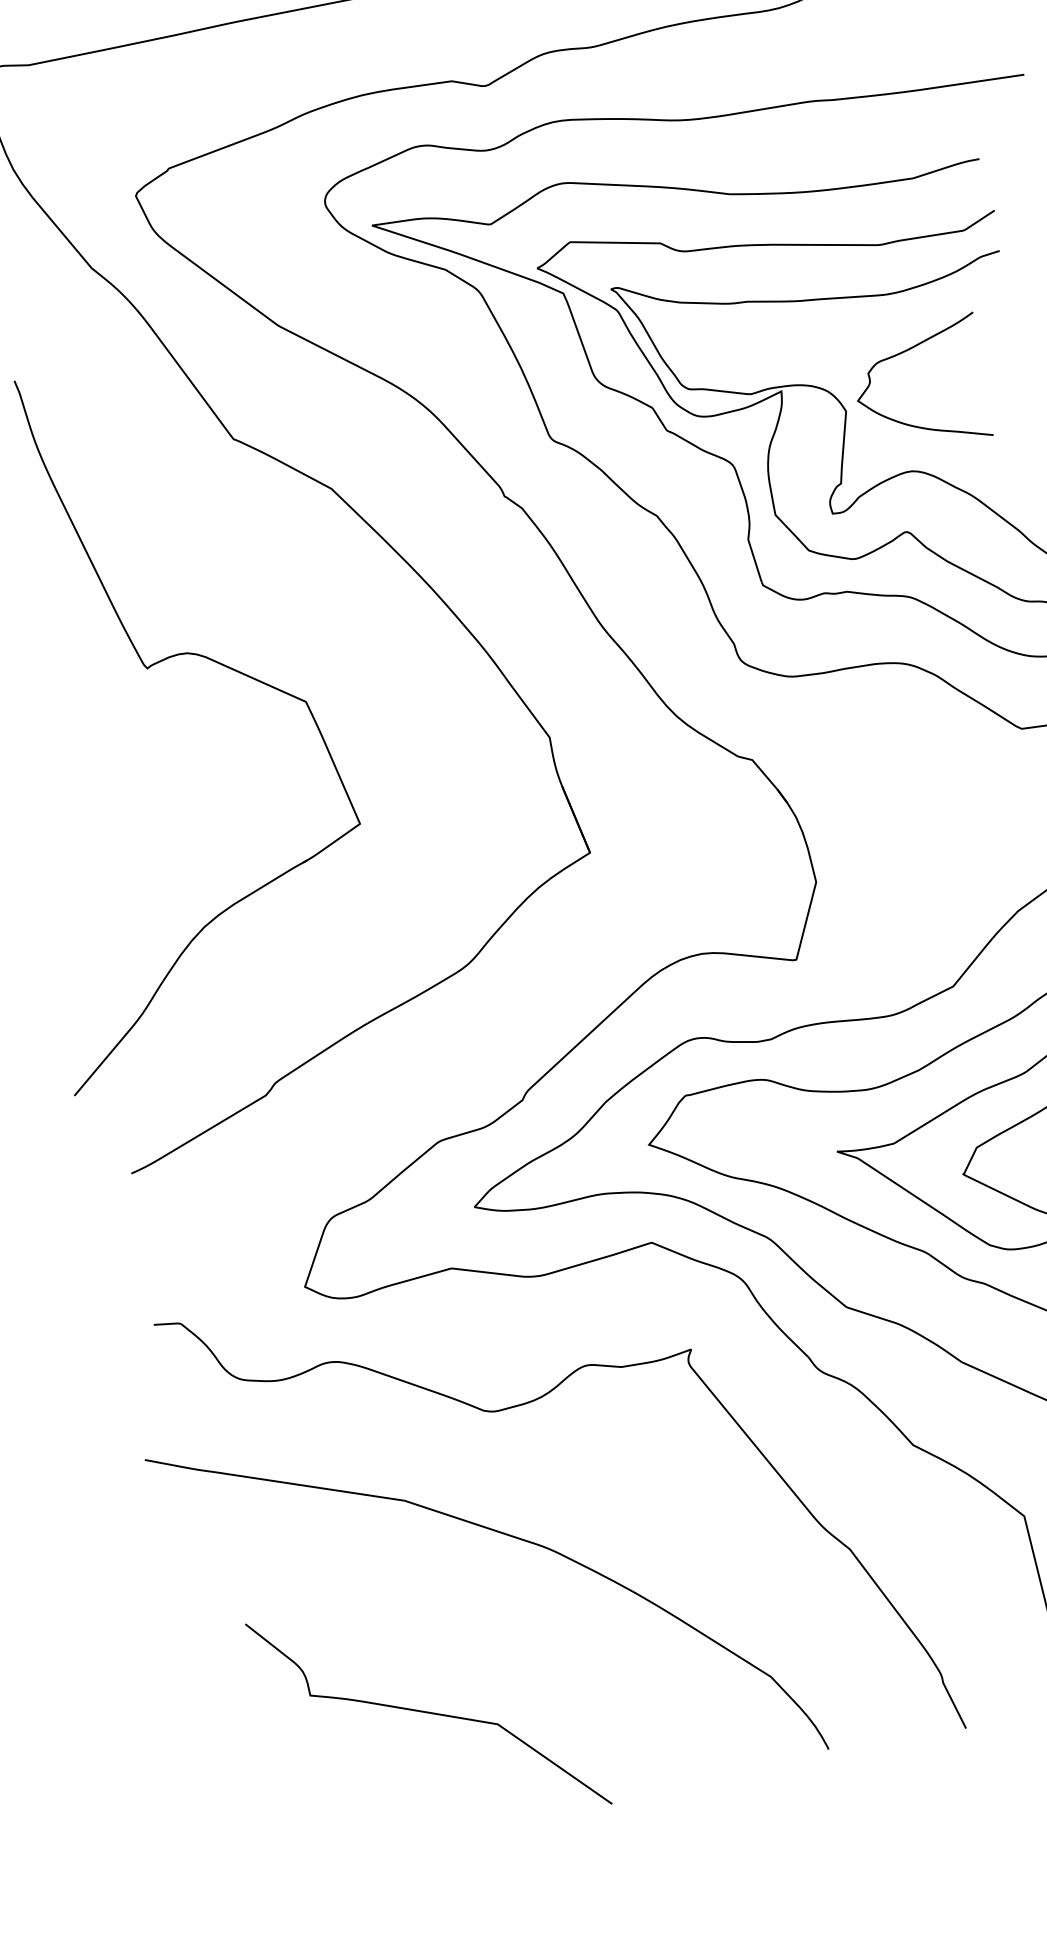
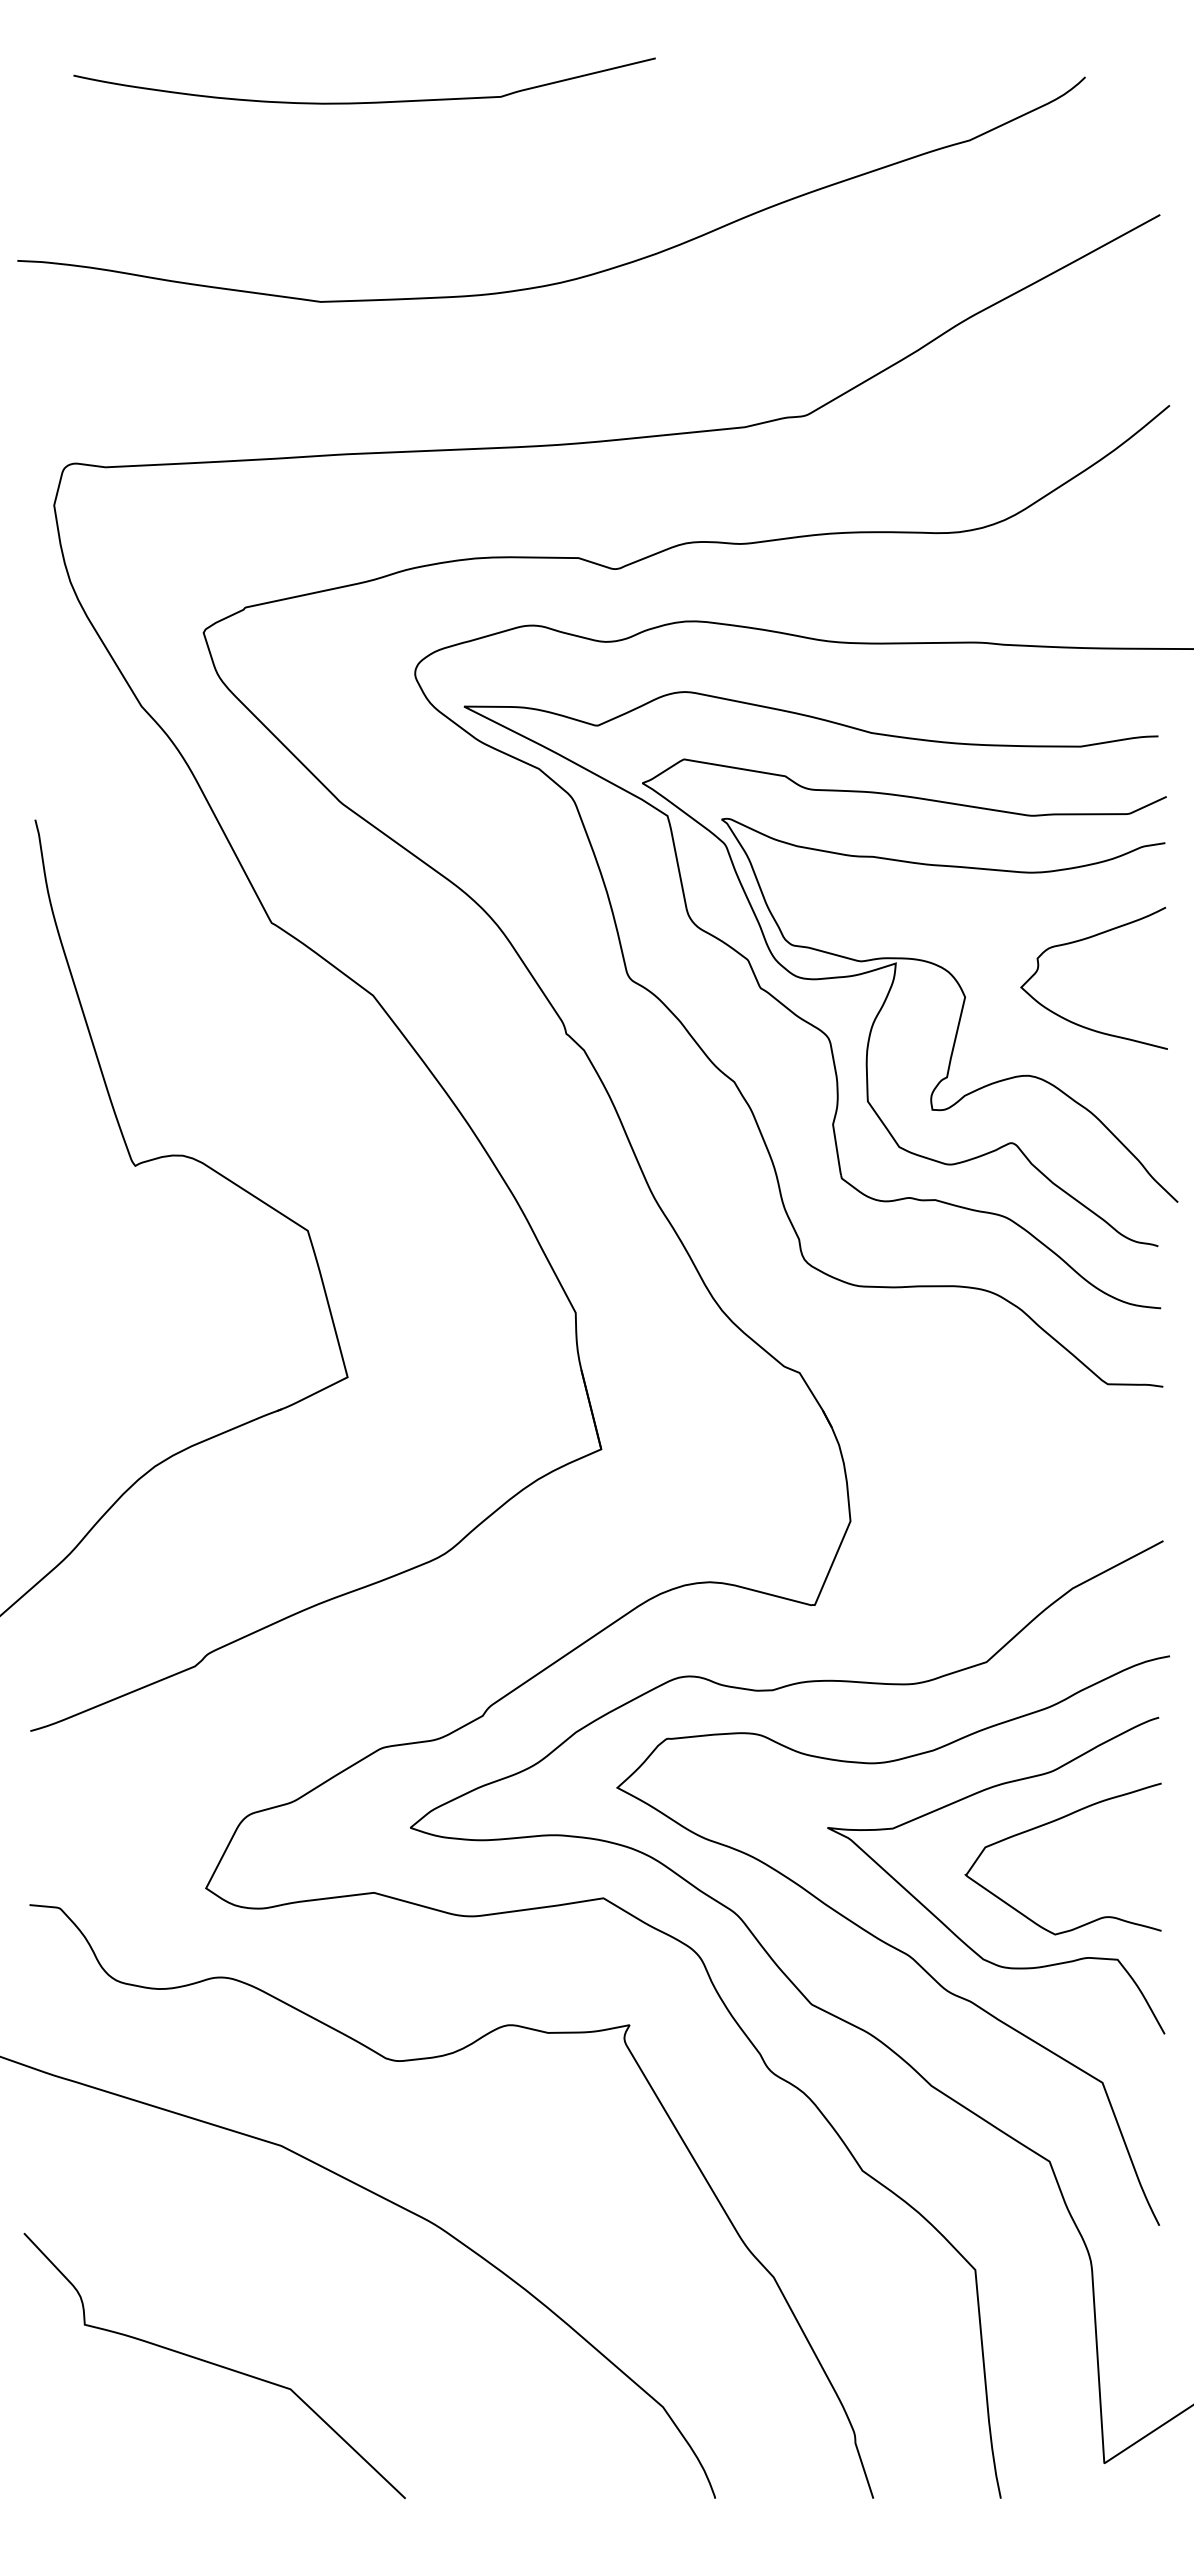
curve: (903, 353) -> (1080, 941), moved
curve: (428, 1713) -> (214, 2365), moved

